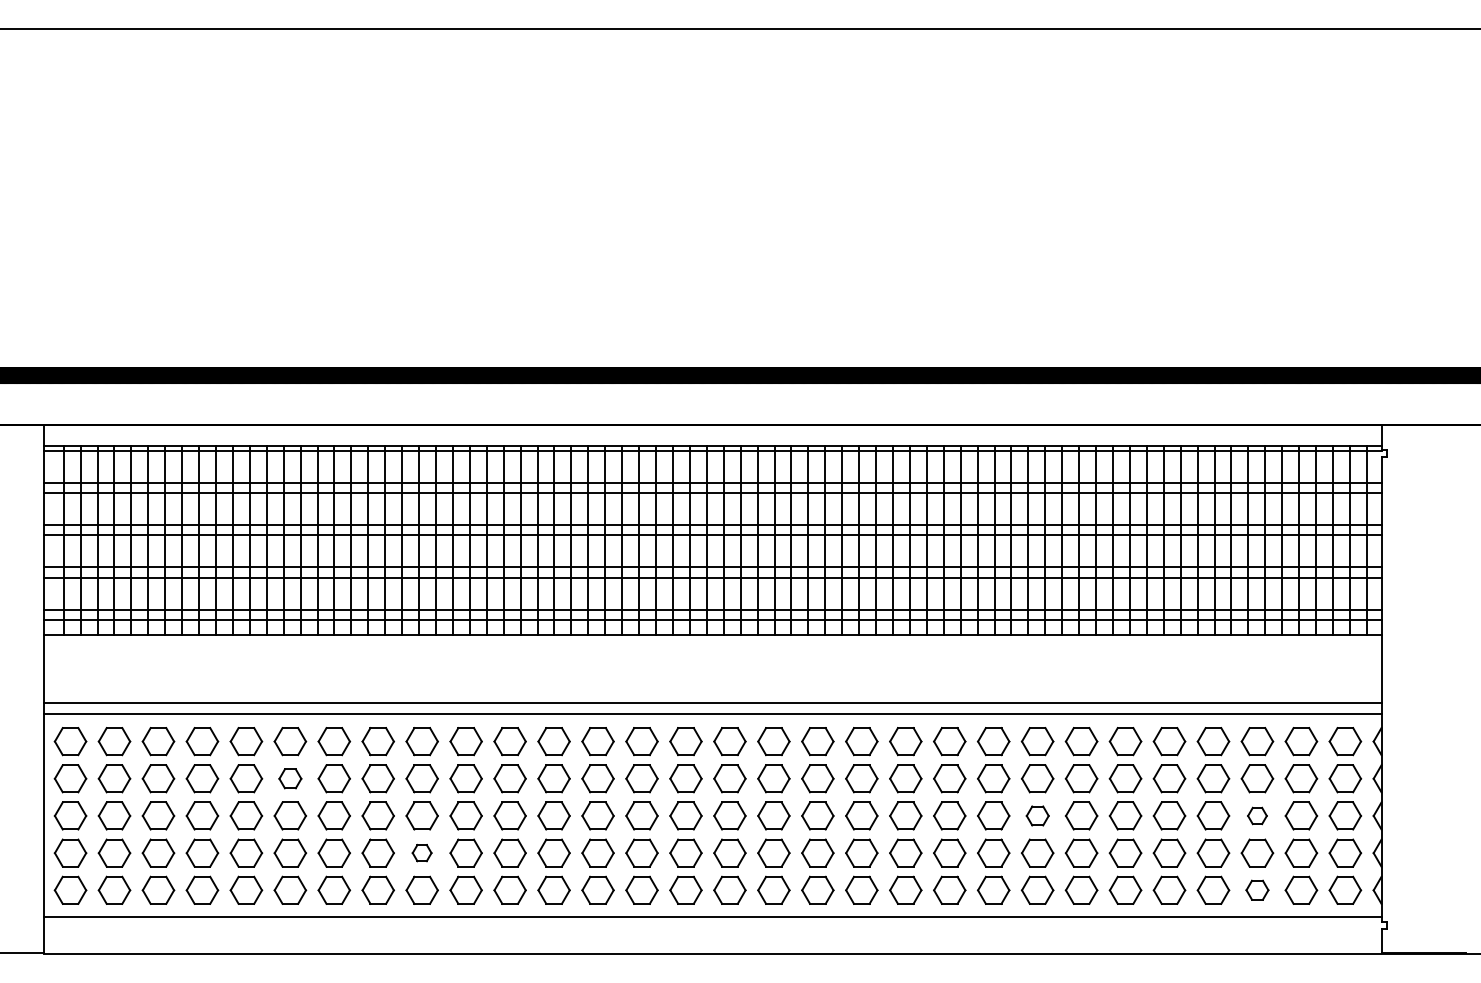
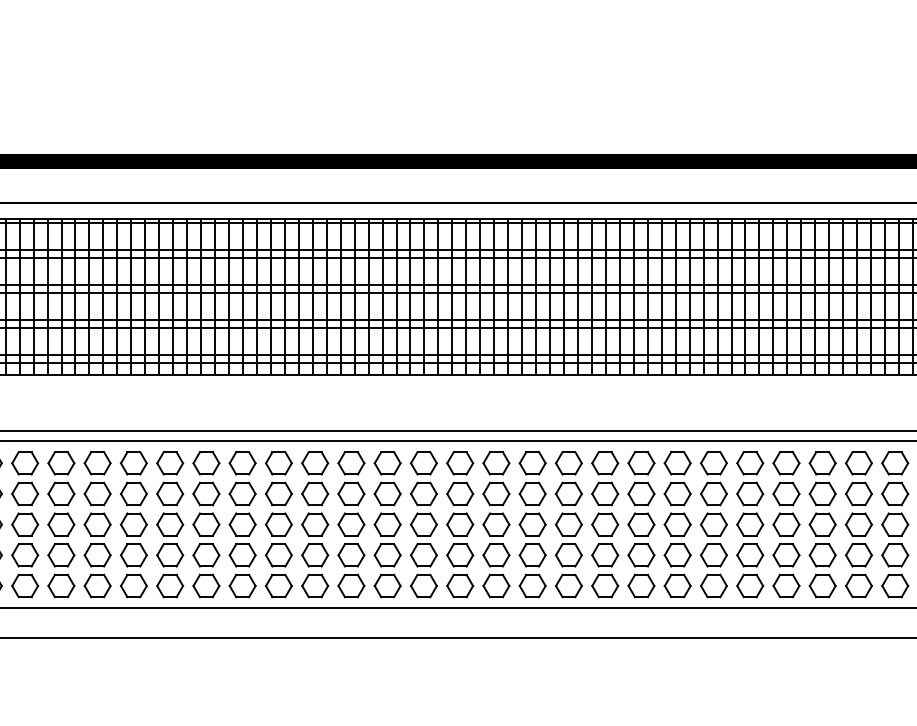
part: (290, 778) -> (25, 493), size x1.43
part: (1037, 815) -> (641, 524), size x1.43
part: (1257, 815) -> (822, 524), size x1.67
part: (421, 852) -> (133, 554), size x1.67
part: (1257, 889) -> (822, 585), size x1.43

